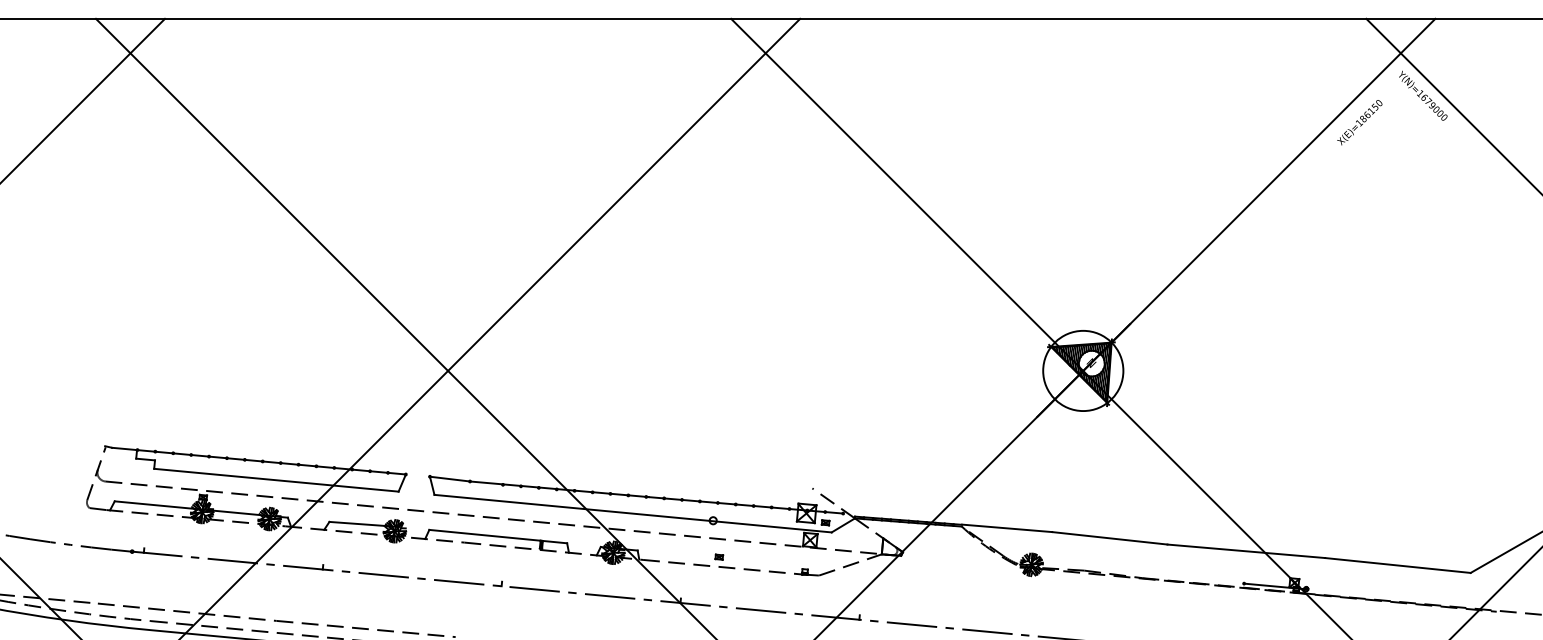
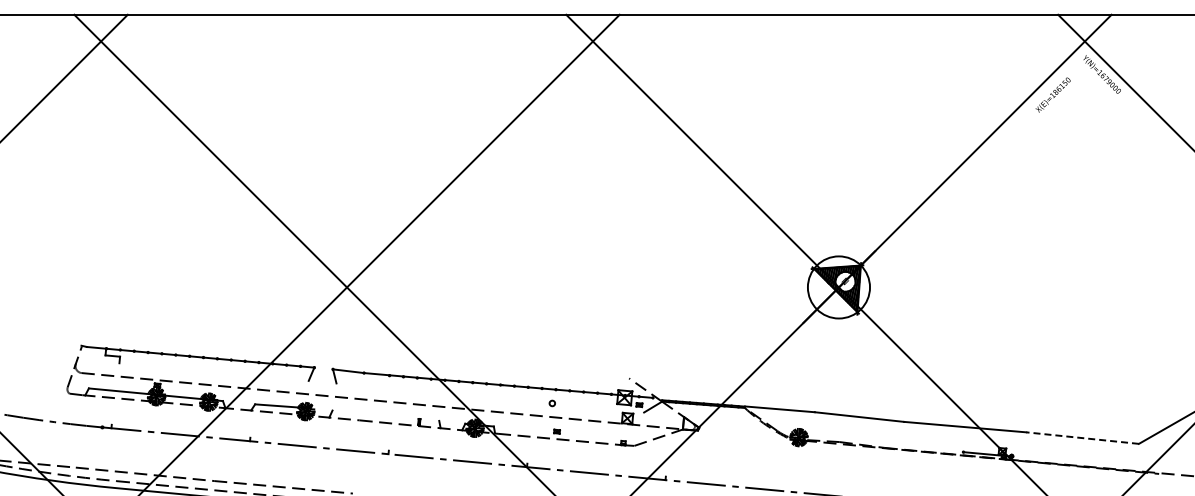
line: (275, 479) -> (213, 371), removed
line: (633, 513) -> (490, 397), removed
line: (497, 536) -> (385, 415), removed
line: (1397, 565) -> (1082, 438), solid -> dashed

